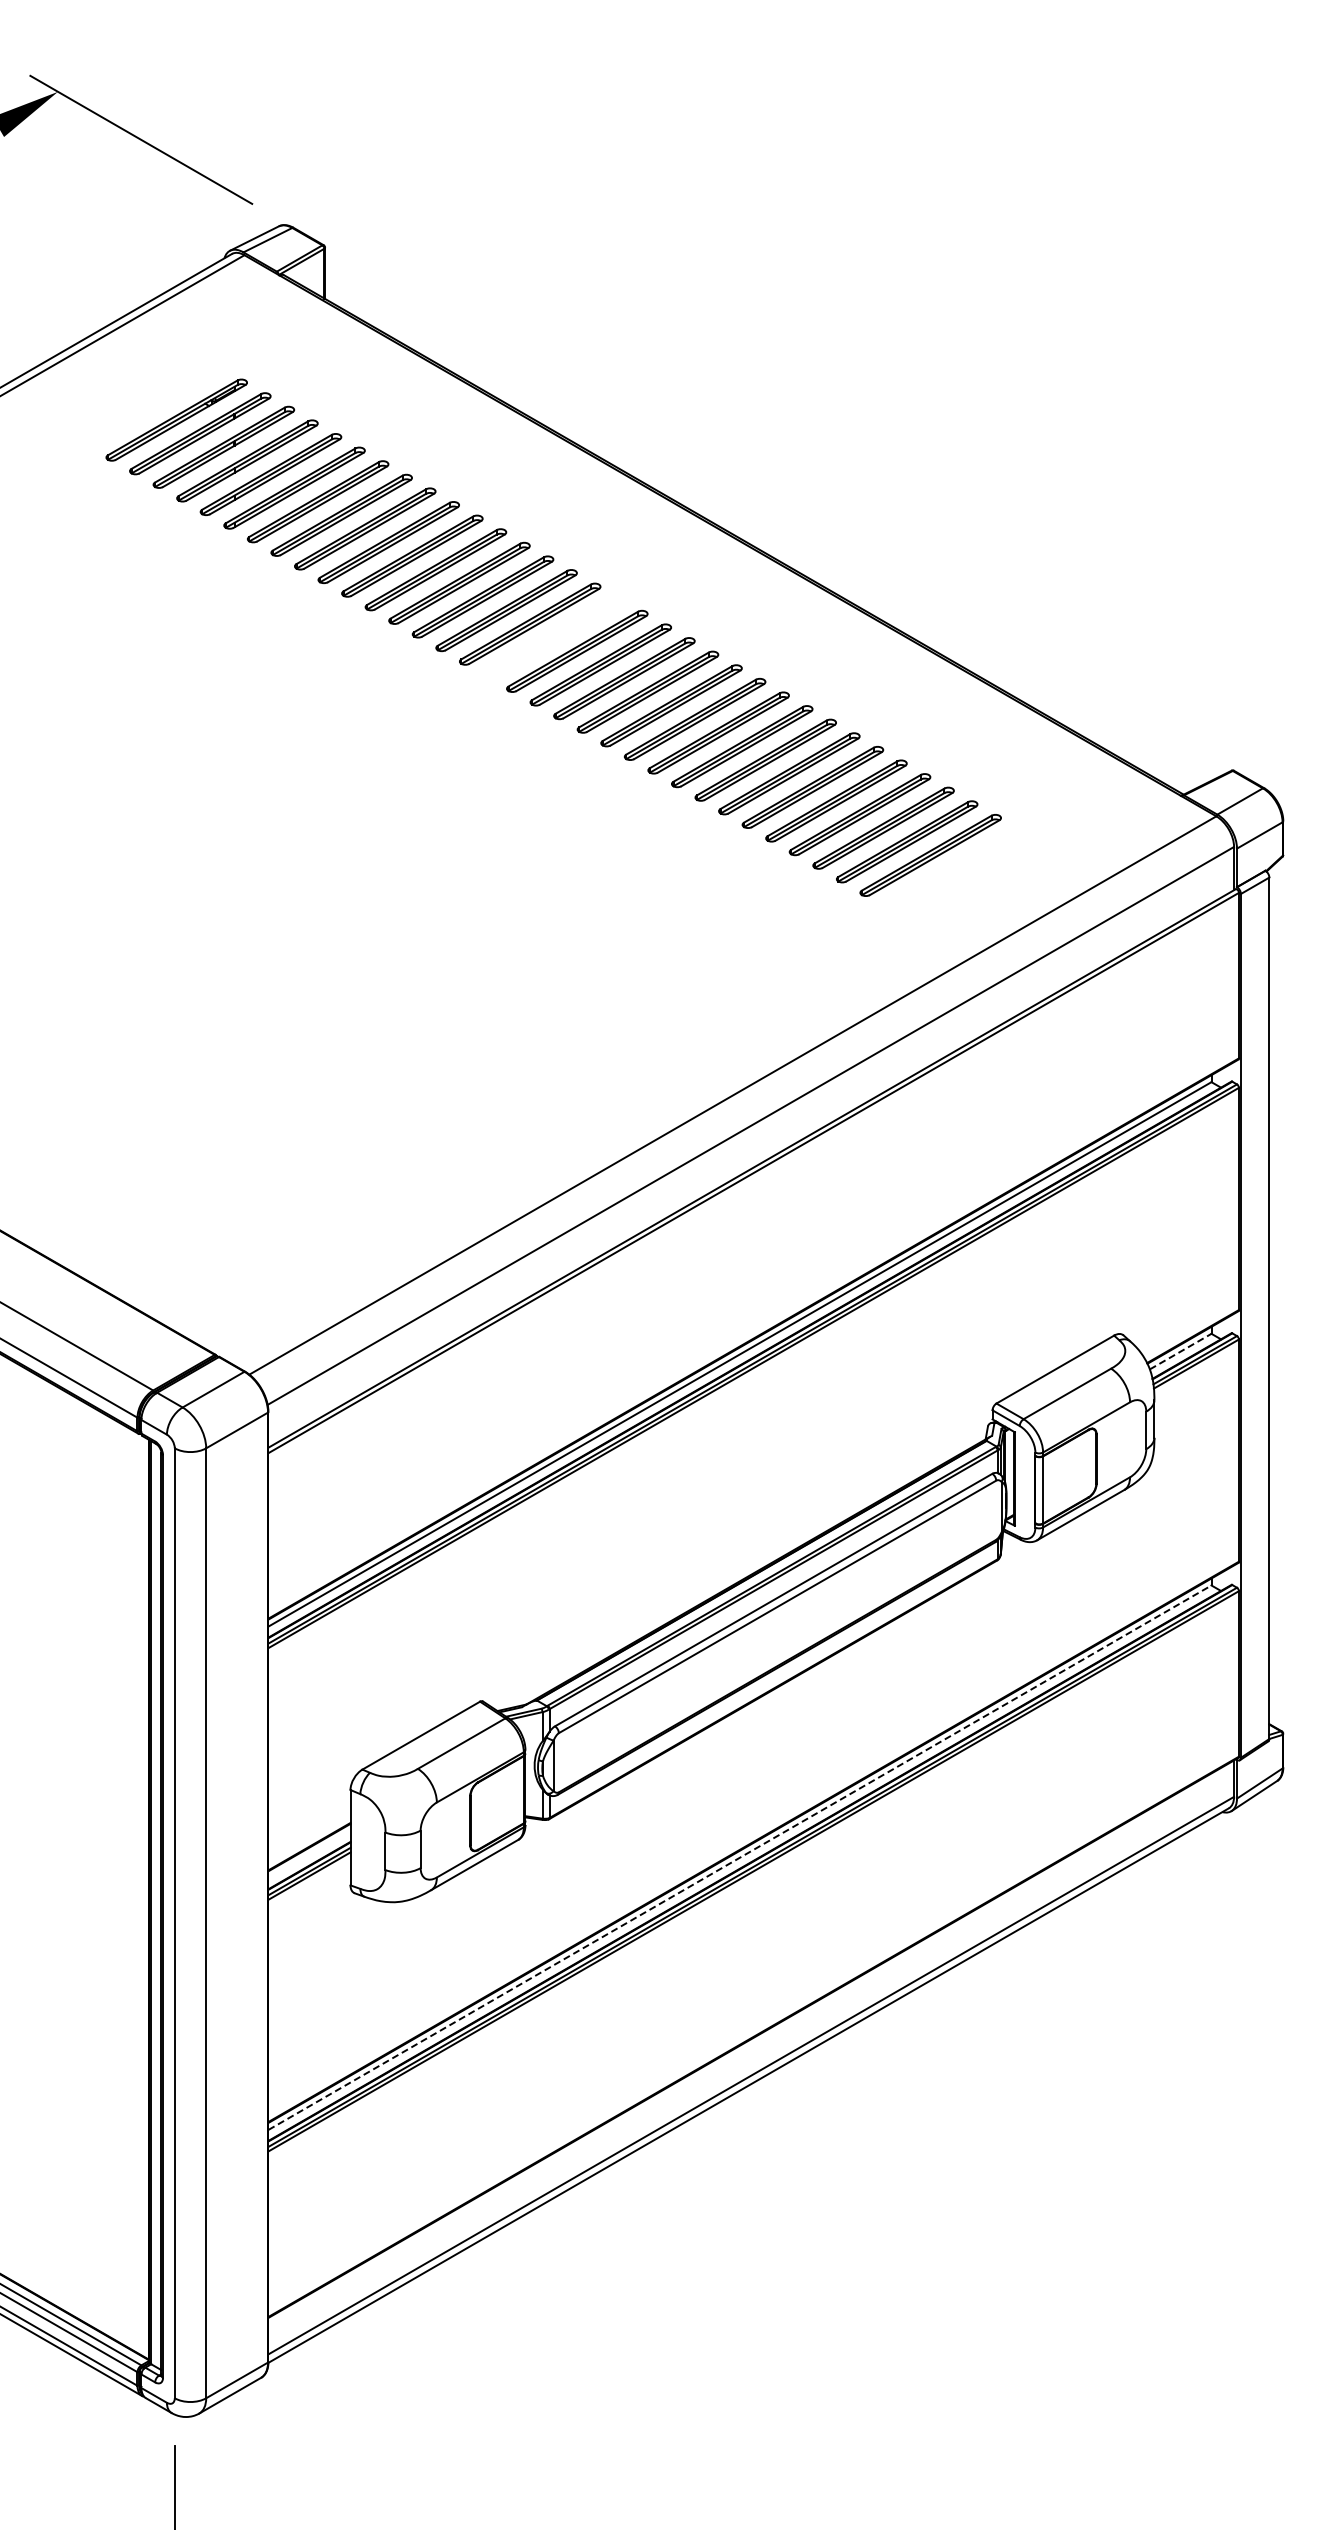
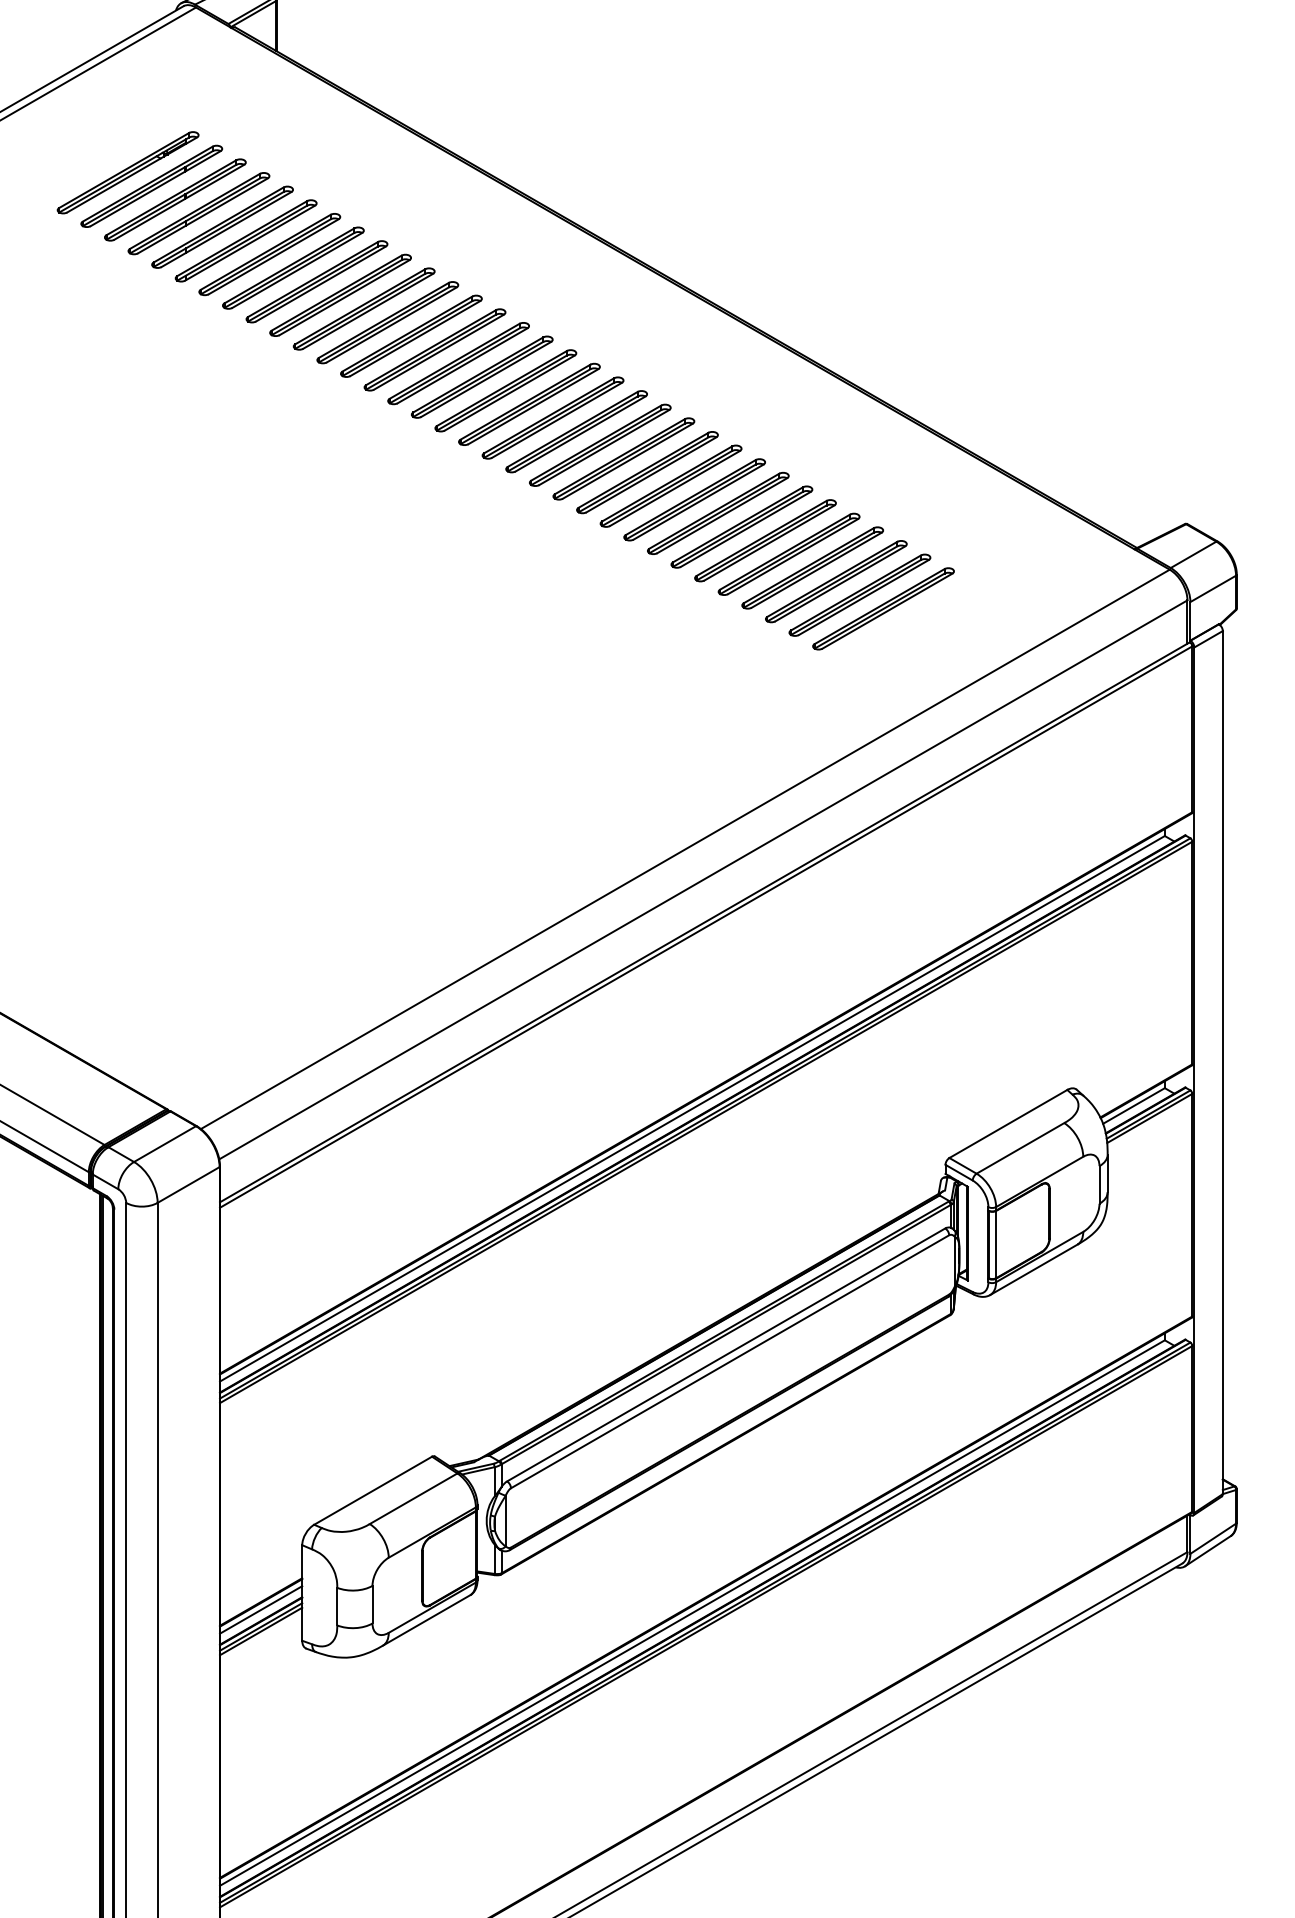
part: (553, 637) -> (505, 390), added
line: (1180, 1351) -> (1133, 1105), dashed -> solid
line: (309, 1854) -> (261, 1609), added
line: (740, 1857) -> (692, 1612), dashed -> solid

